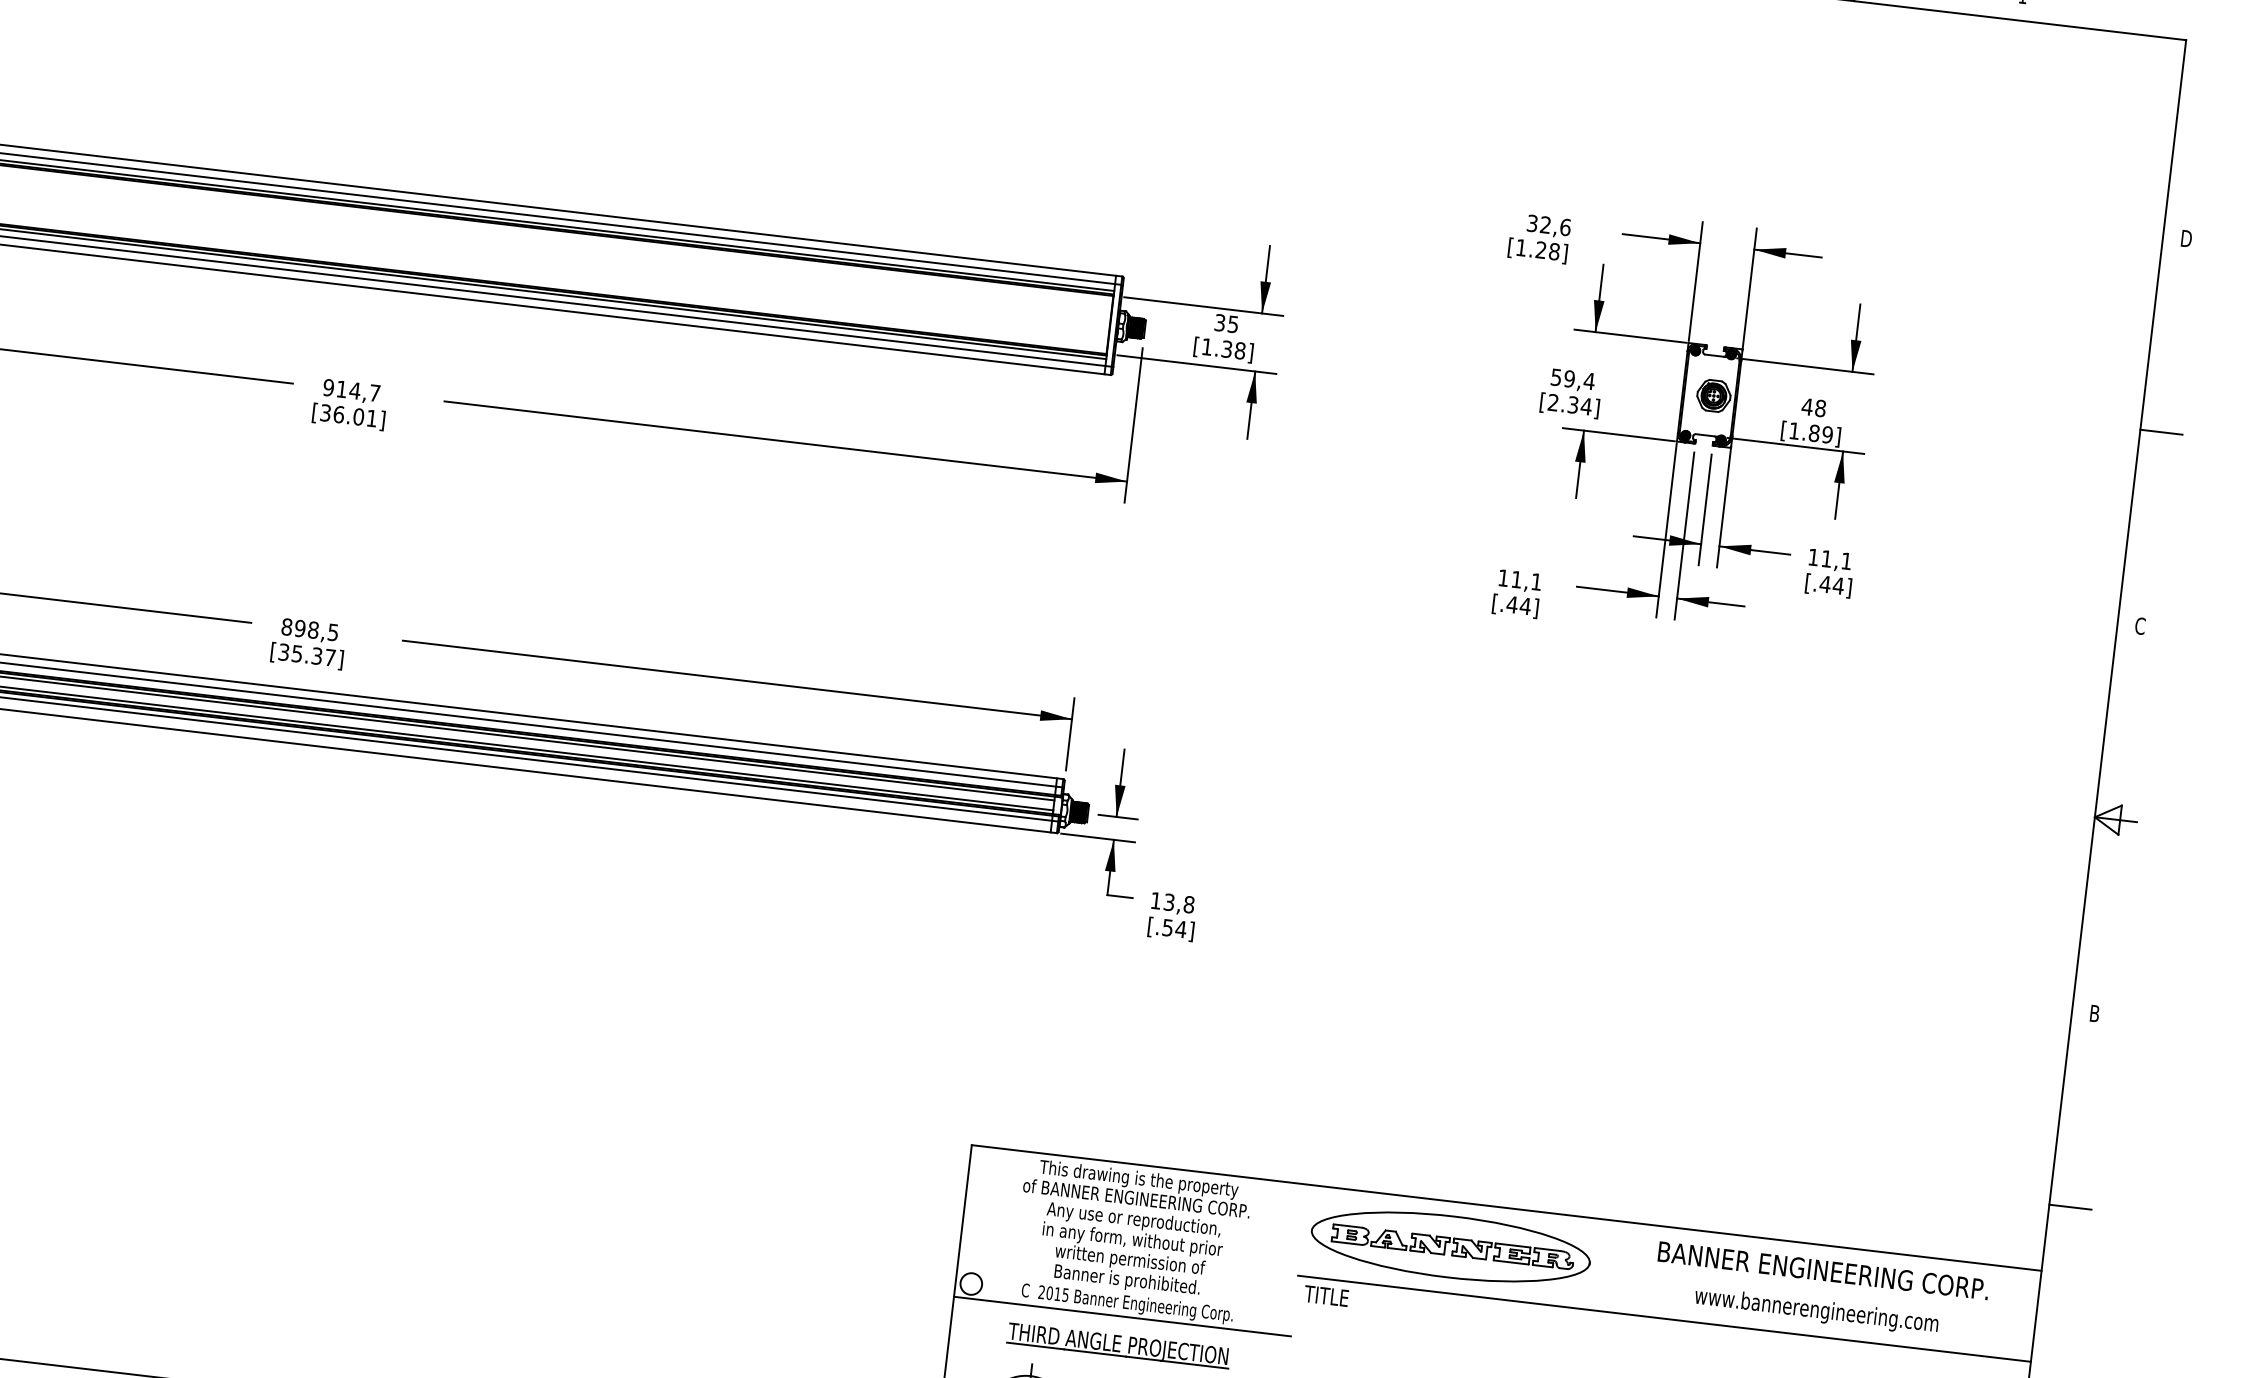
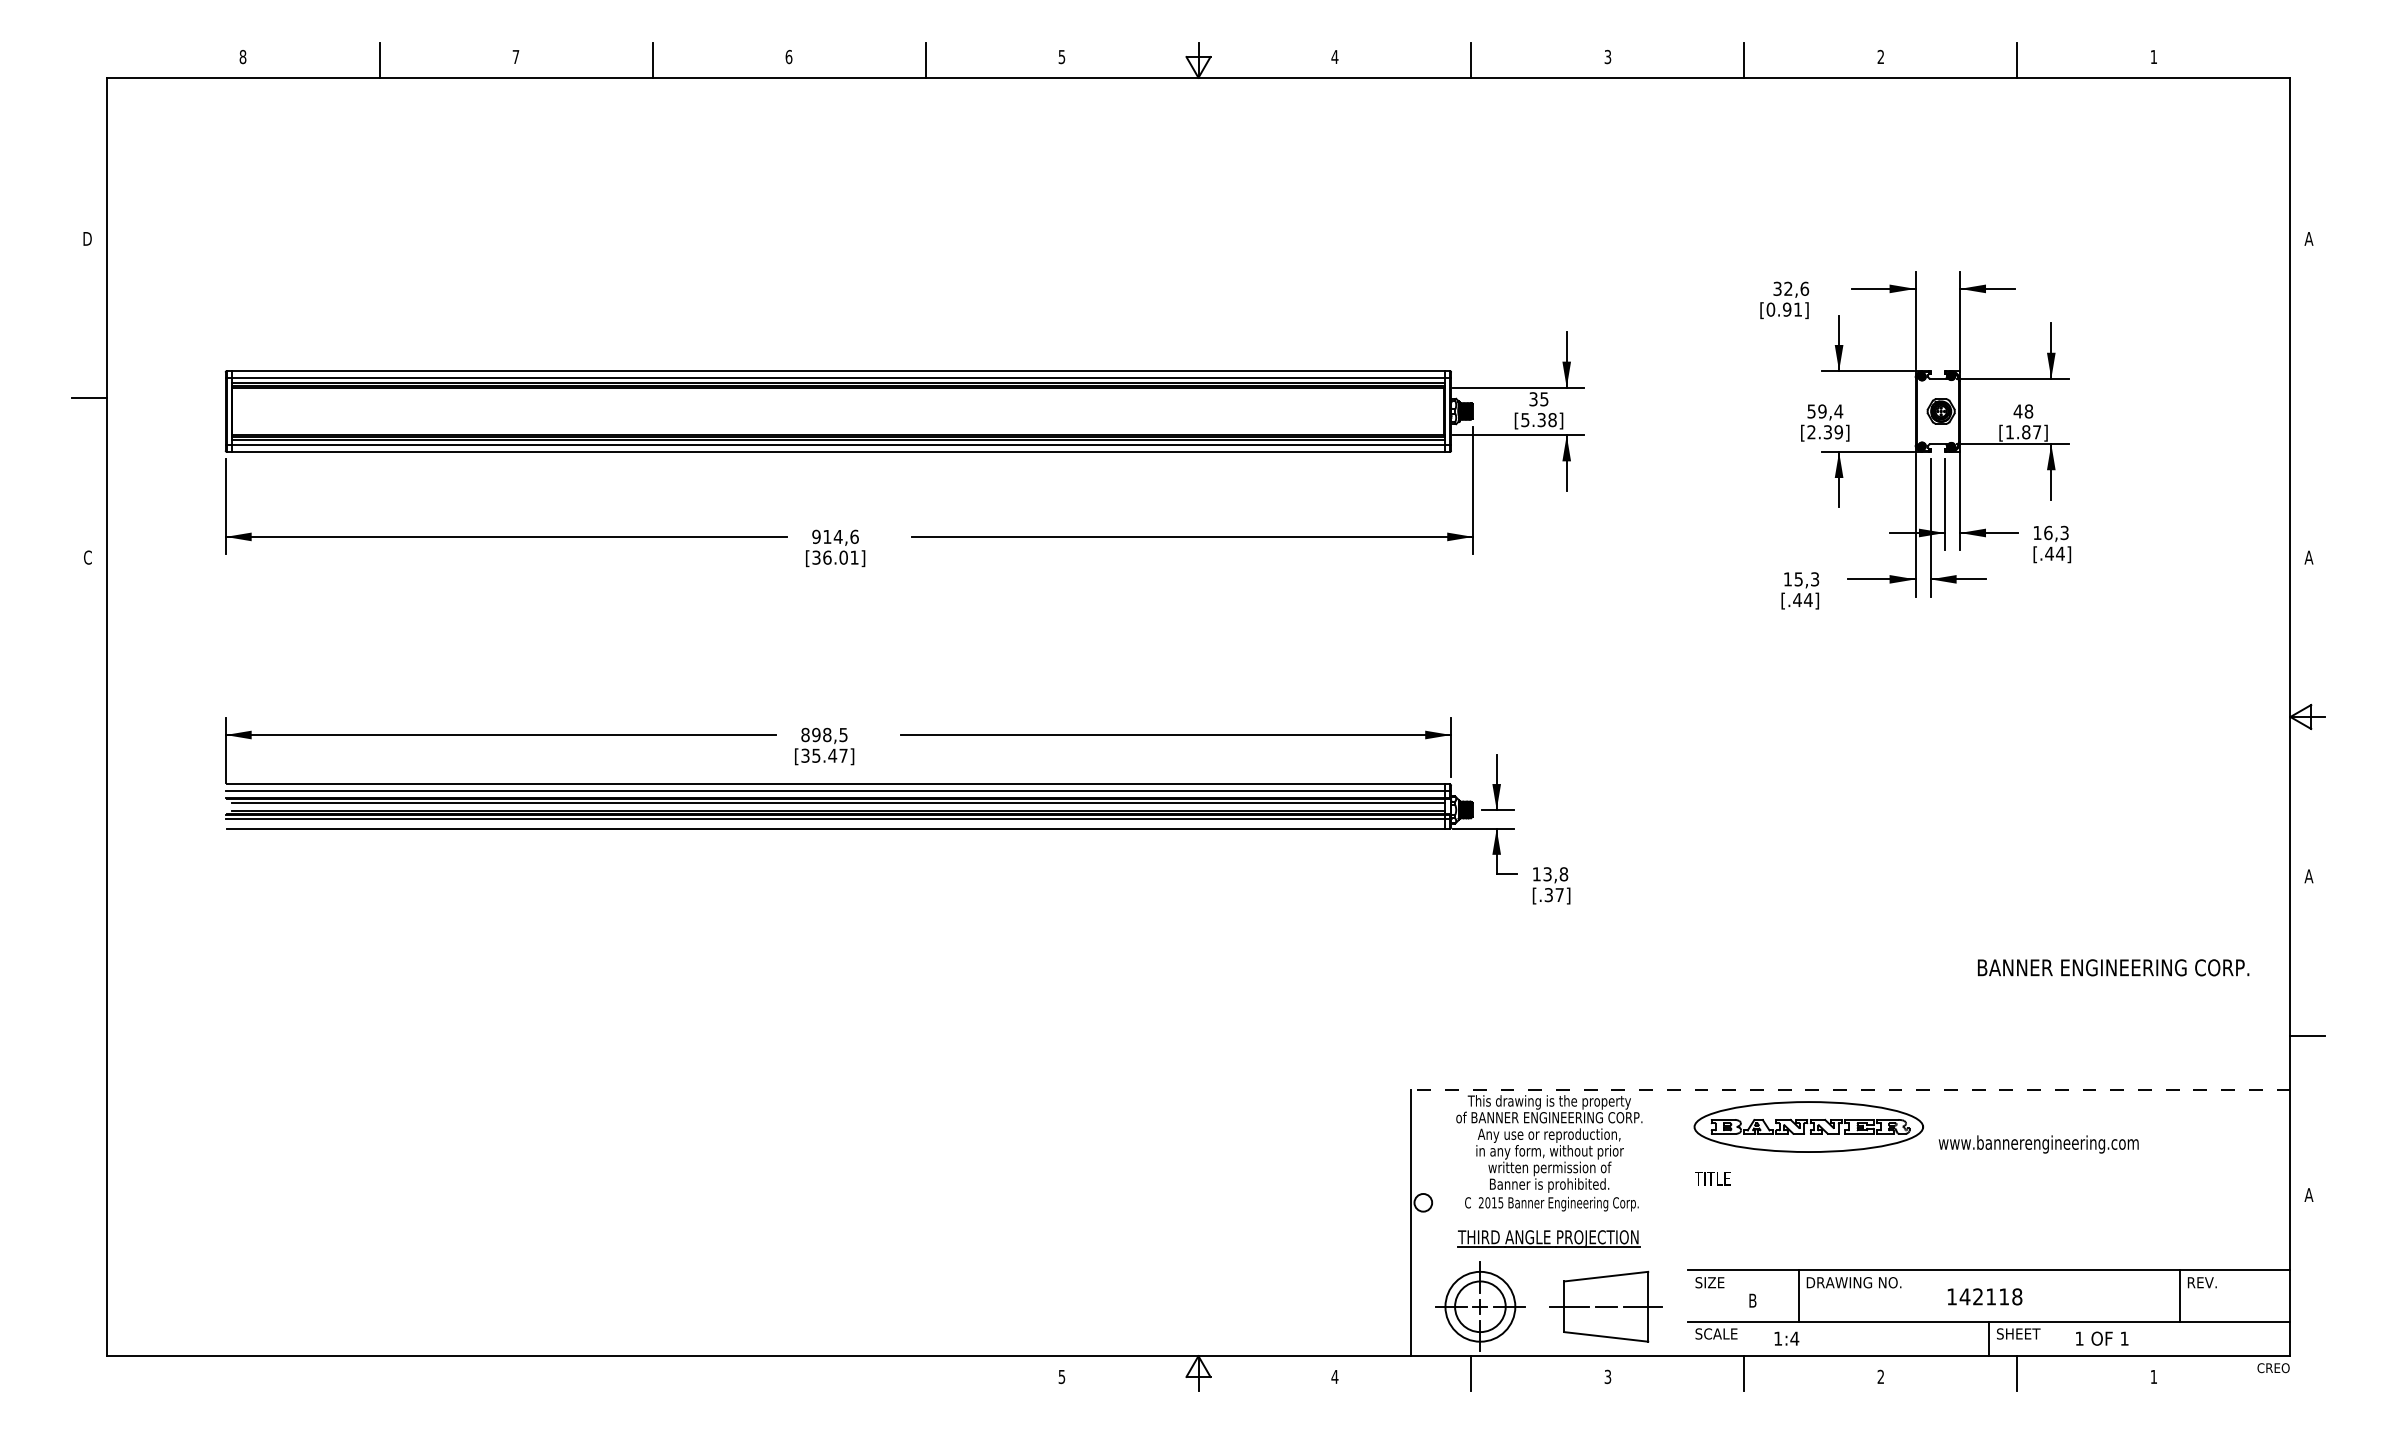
text: (2185, 238) -> (2308, 238), D -> A
text: (1537, 249) -> (1784, 309), [1.28] -> [0.91]
text: (1207, 347) -> (1525, 420), [1.38] -> [5.38]
text: (374, 392) -> (854, 536), 914,7 -> 914,6
text: (1586, 406) -> (1838, 432), [2.34] -> [2.39]
line: (2161, 432) -> (2307, 398), removed
text: (1826, 435) -> (2036, 432), [1.89] -> [1.87]
text: (1836, 559) -> (2056, 532), 11,1 -> 16,3
text: (1526, 580) -> (1806, 579), 11,1 -> 15,3
text: (2139, 625) -> (2308, 557), C -> A
text: (316, 655) -> (832, 755), [35.37] -> [35.47]
text: (1174, 927) -> (1554, 894), [.54] -> [.37]
text: (2094, 1013) -> (2308, 876), B -> A
line: (1506, 1208) -> (1850, 1090), solid -> dashed
text: (1823, 1270) -> (2113, 967), moved
text: (1816, 1311) -> (2038, 1144), moved
line: (1121, 1316) -> (1548, 1214), removed
line: (1663, 1318) -> (1988, 1164), removed

